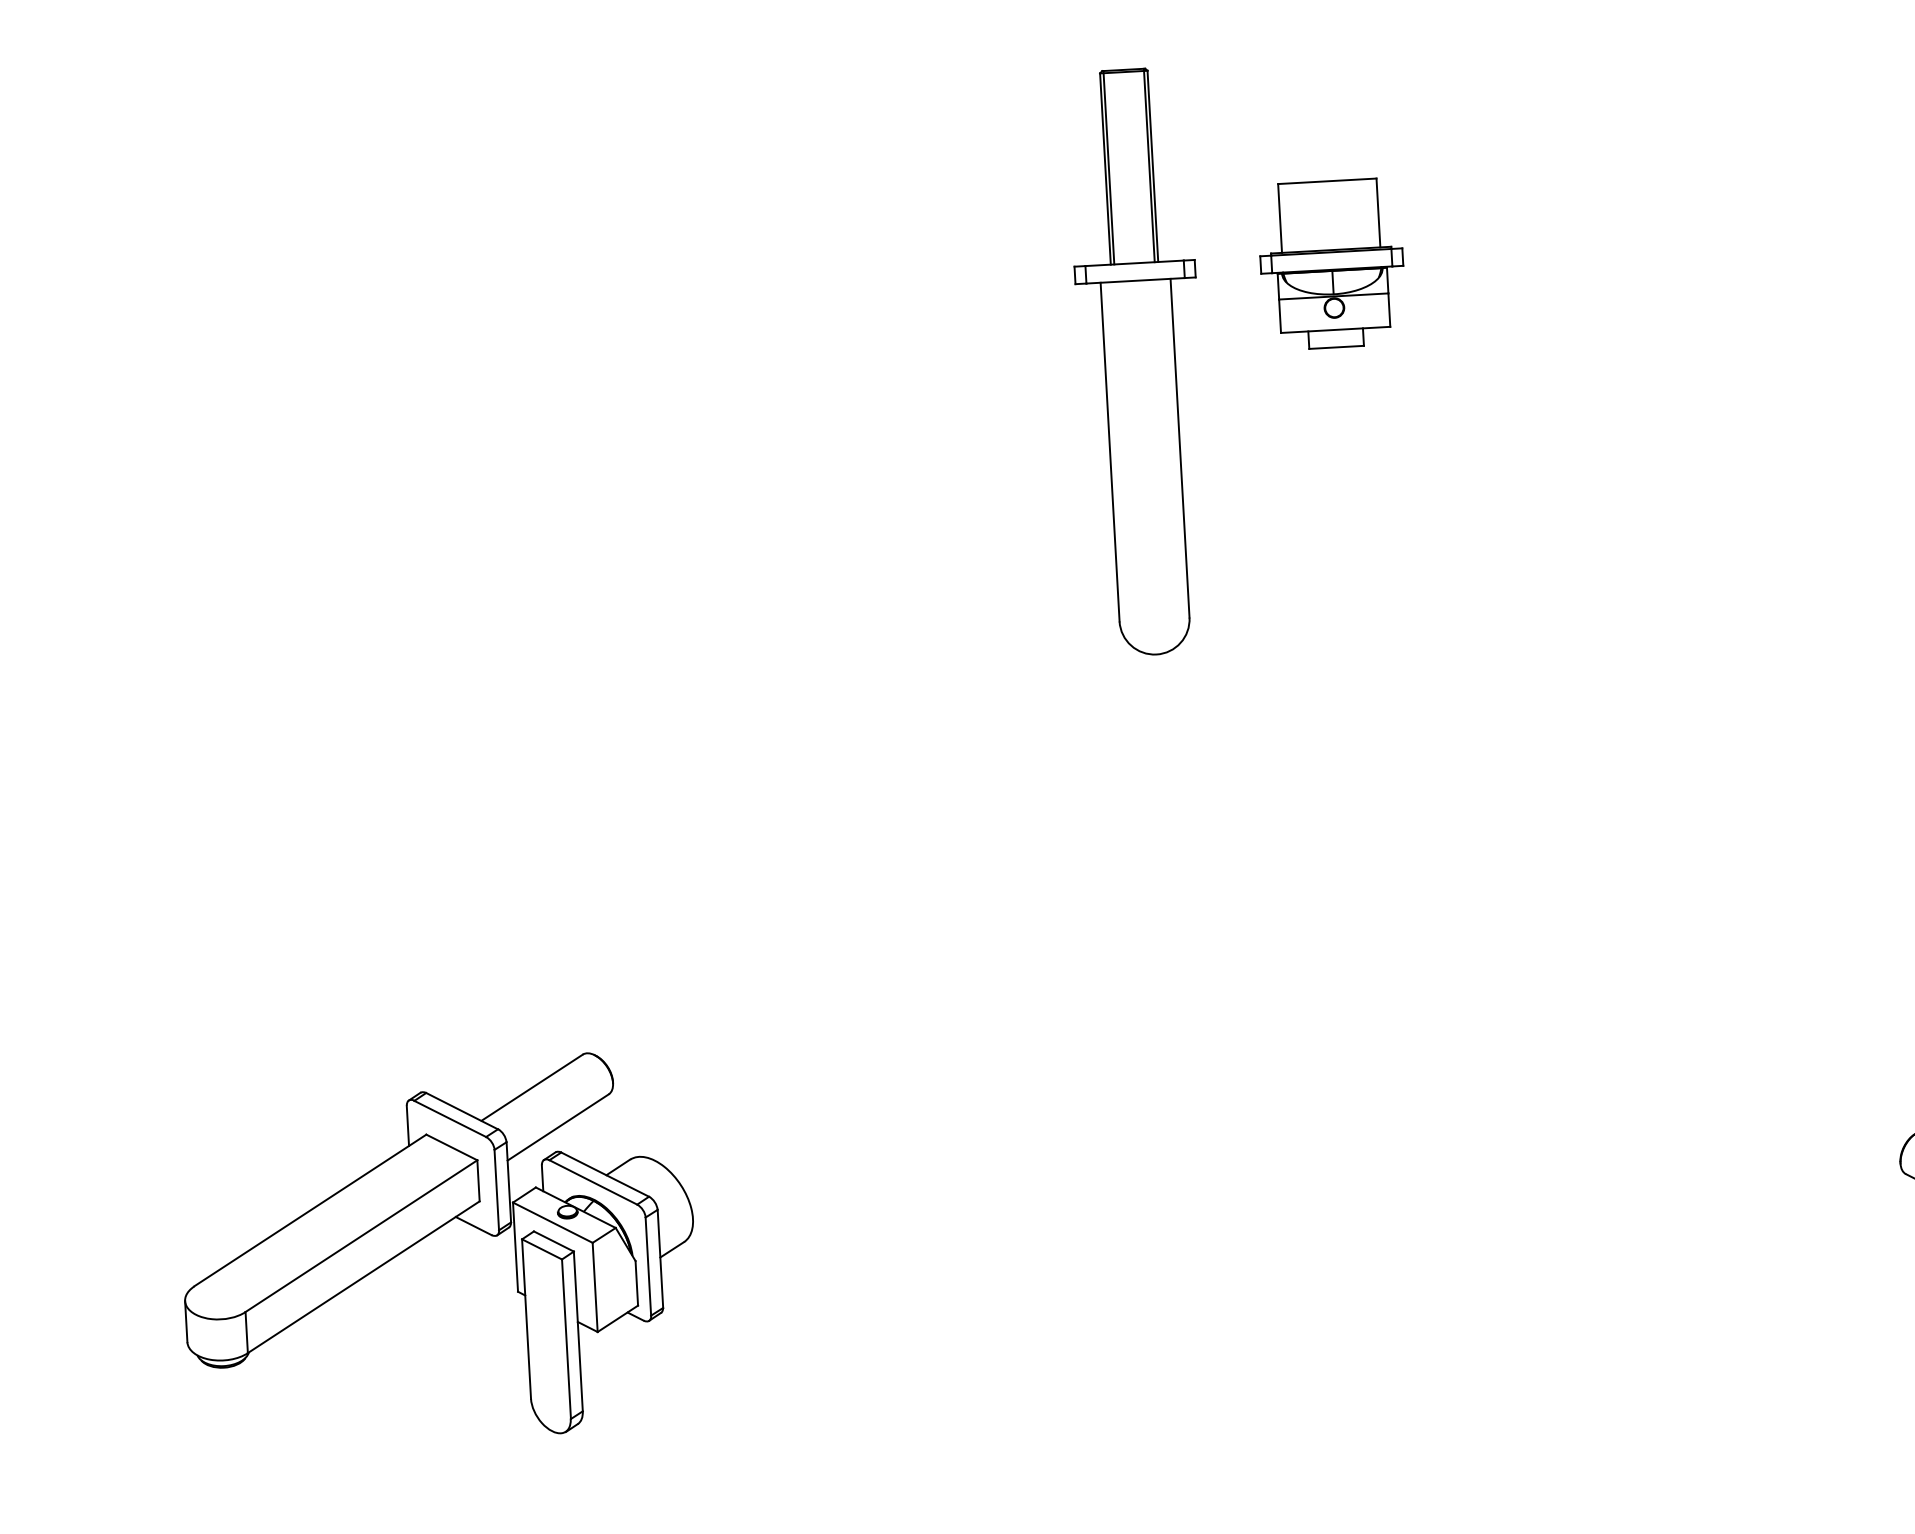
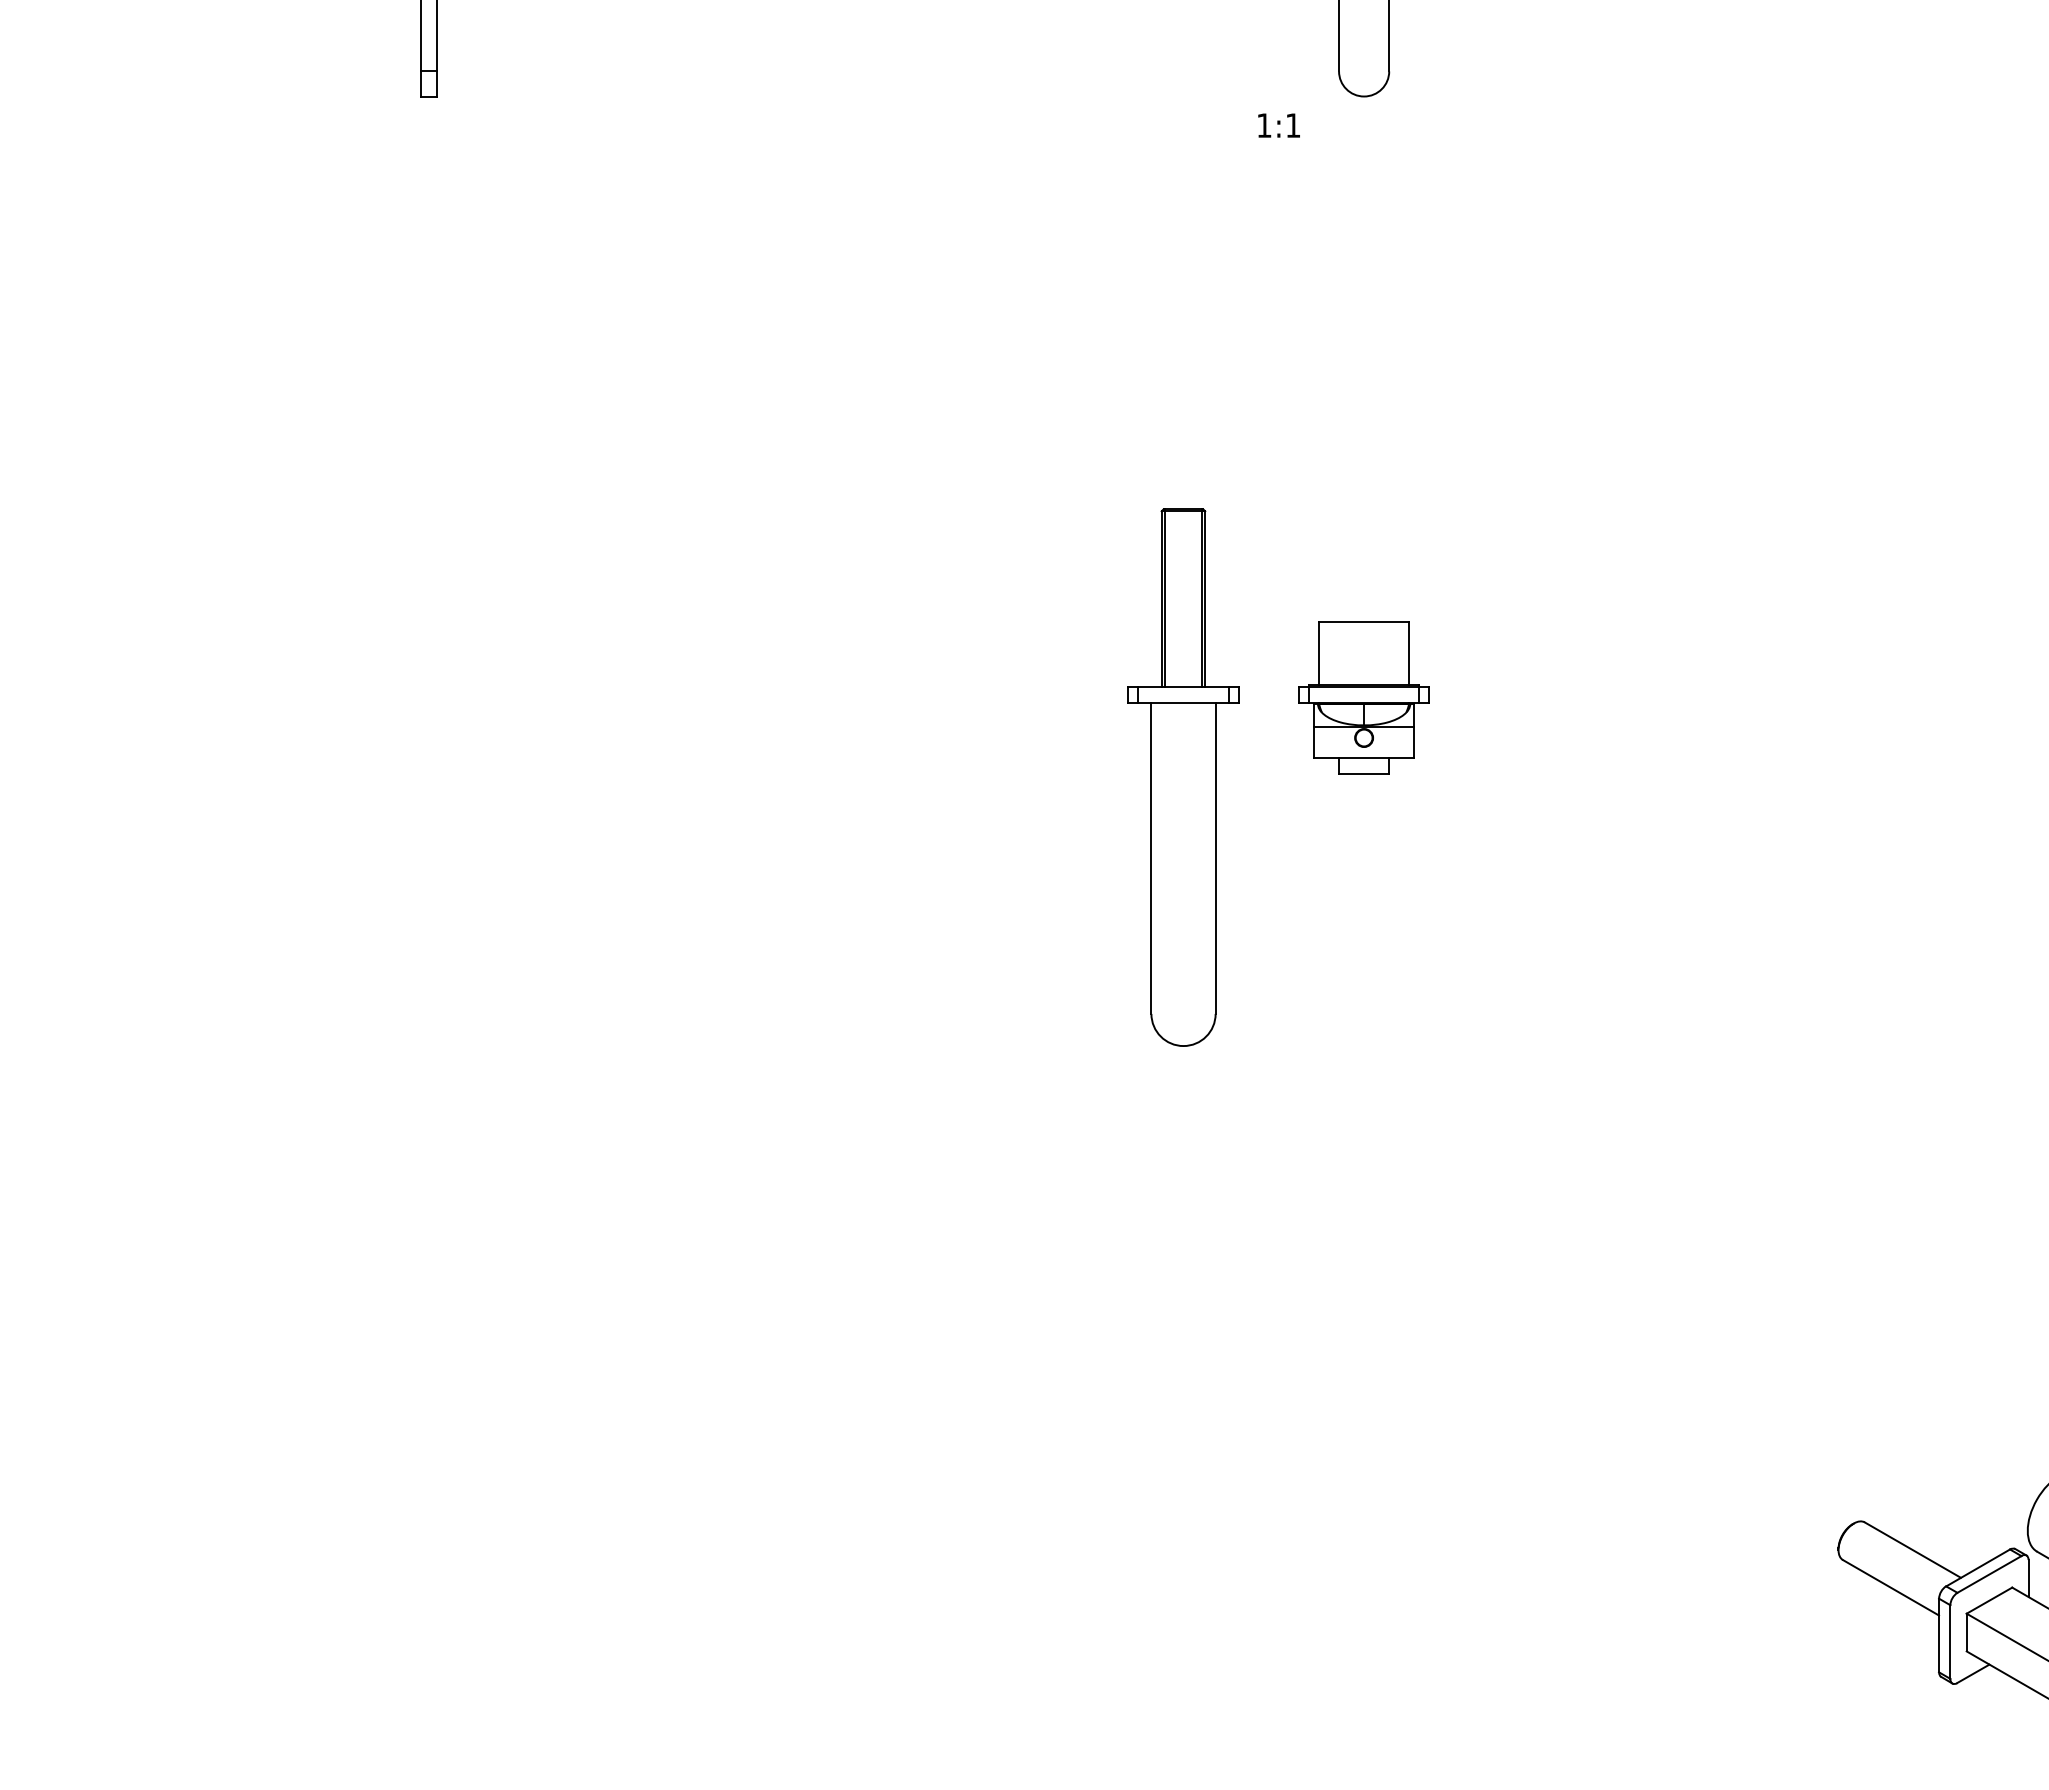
part: (428, 1236) -> (487, 1541), removed

